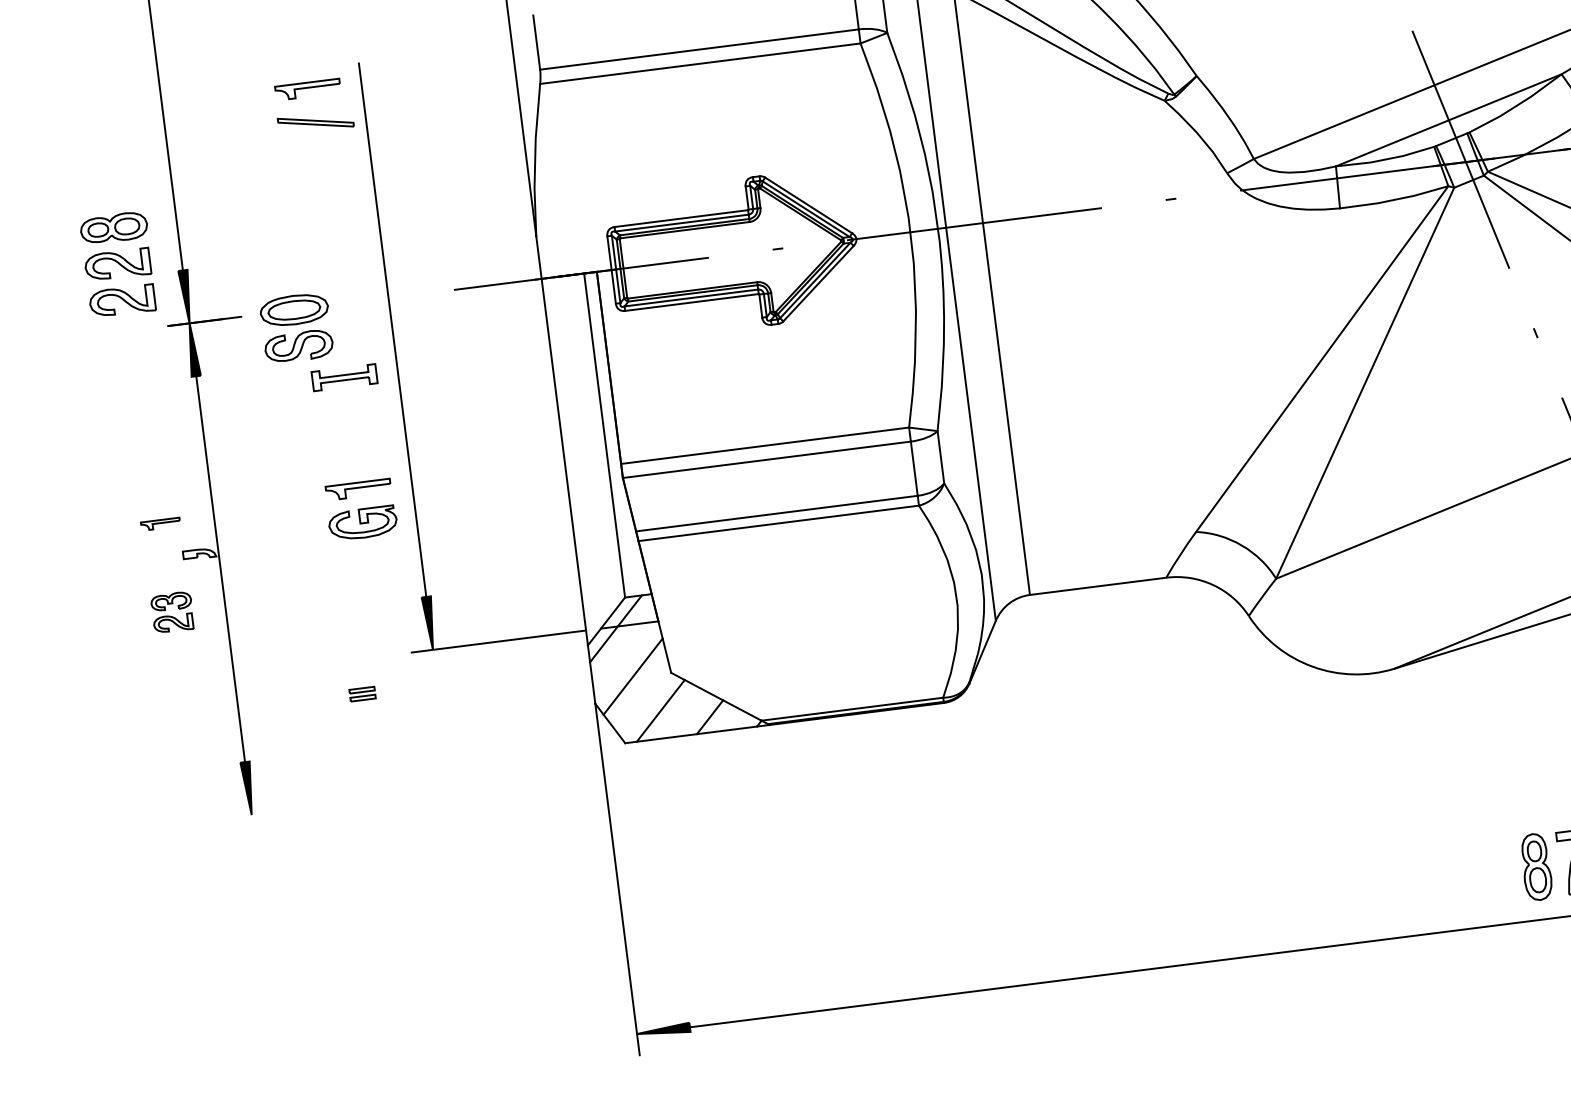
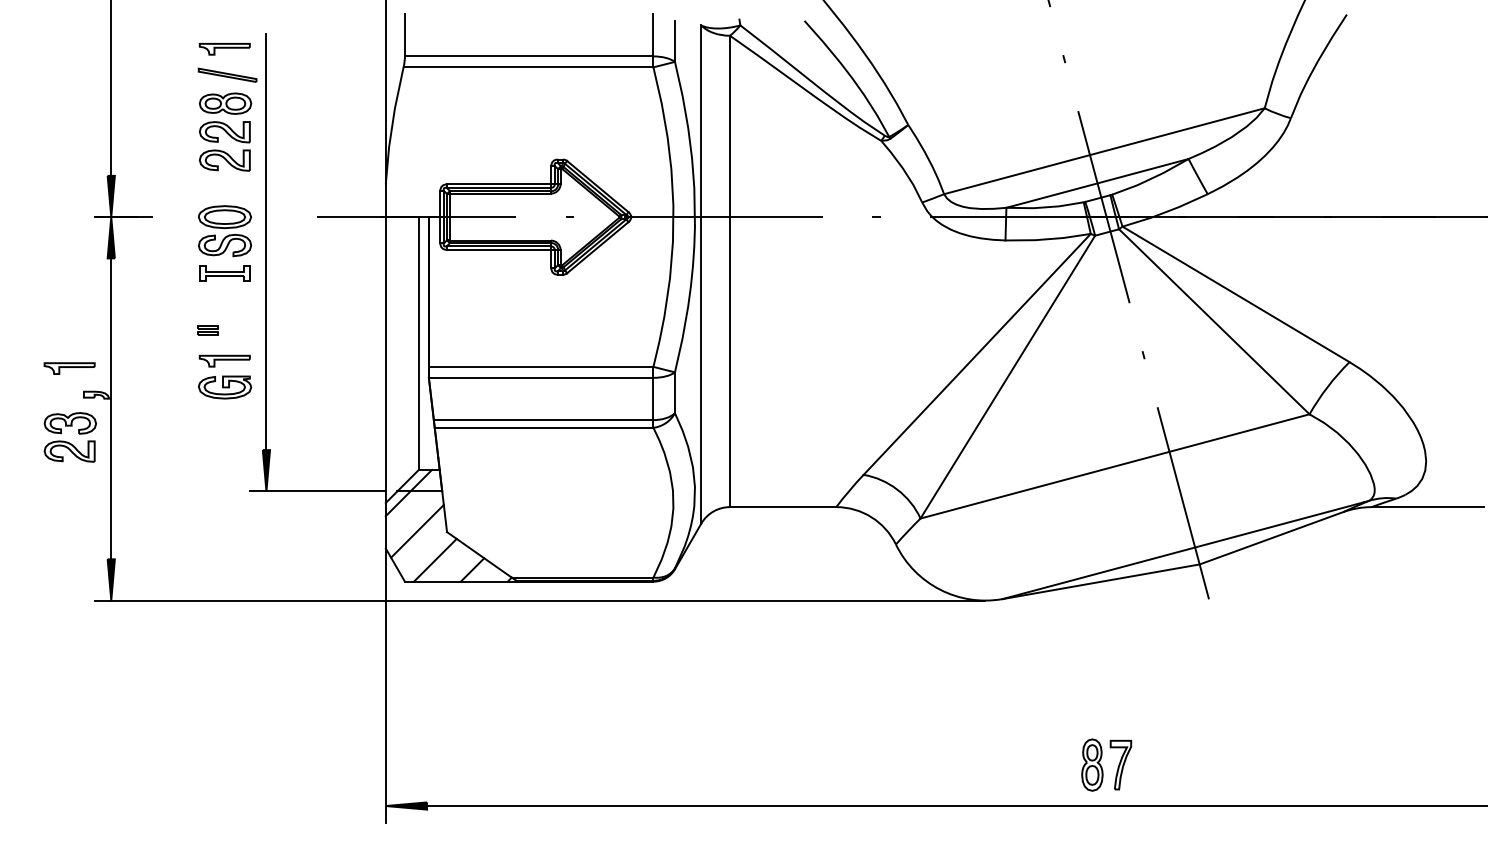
part: (118, 263) -> (225, 131), moved
part: (297, 328) -> (225, 231), moved
part: (160, 524) -> (69, 368), size x1.67
part: (171, 612) -> (69, 437), size x1.67
part: (361, 694) -> (207, 330), moved
line: (800, 745) -> (539, 600), added

